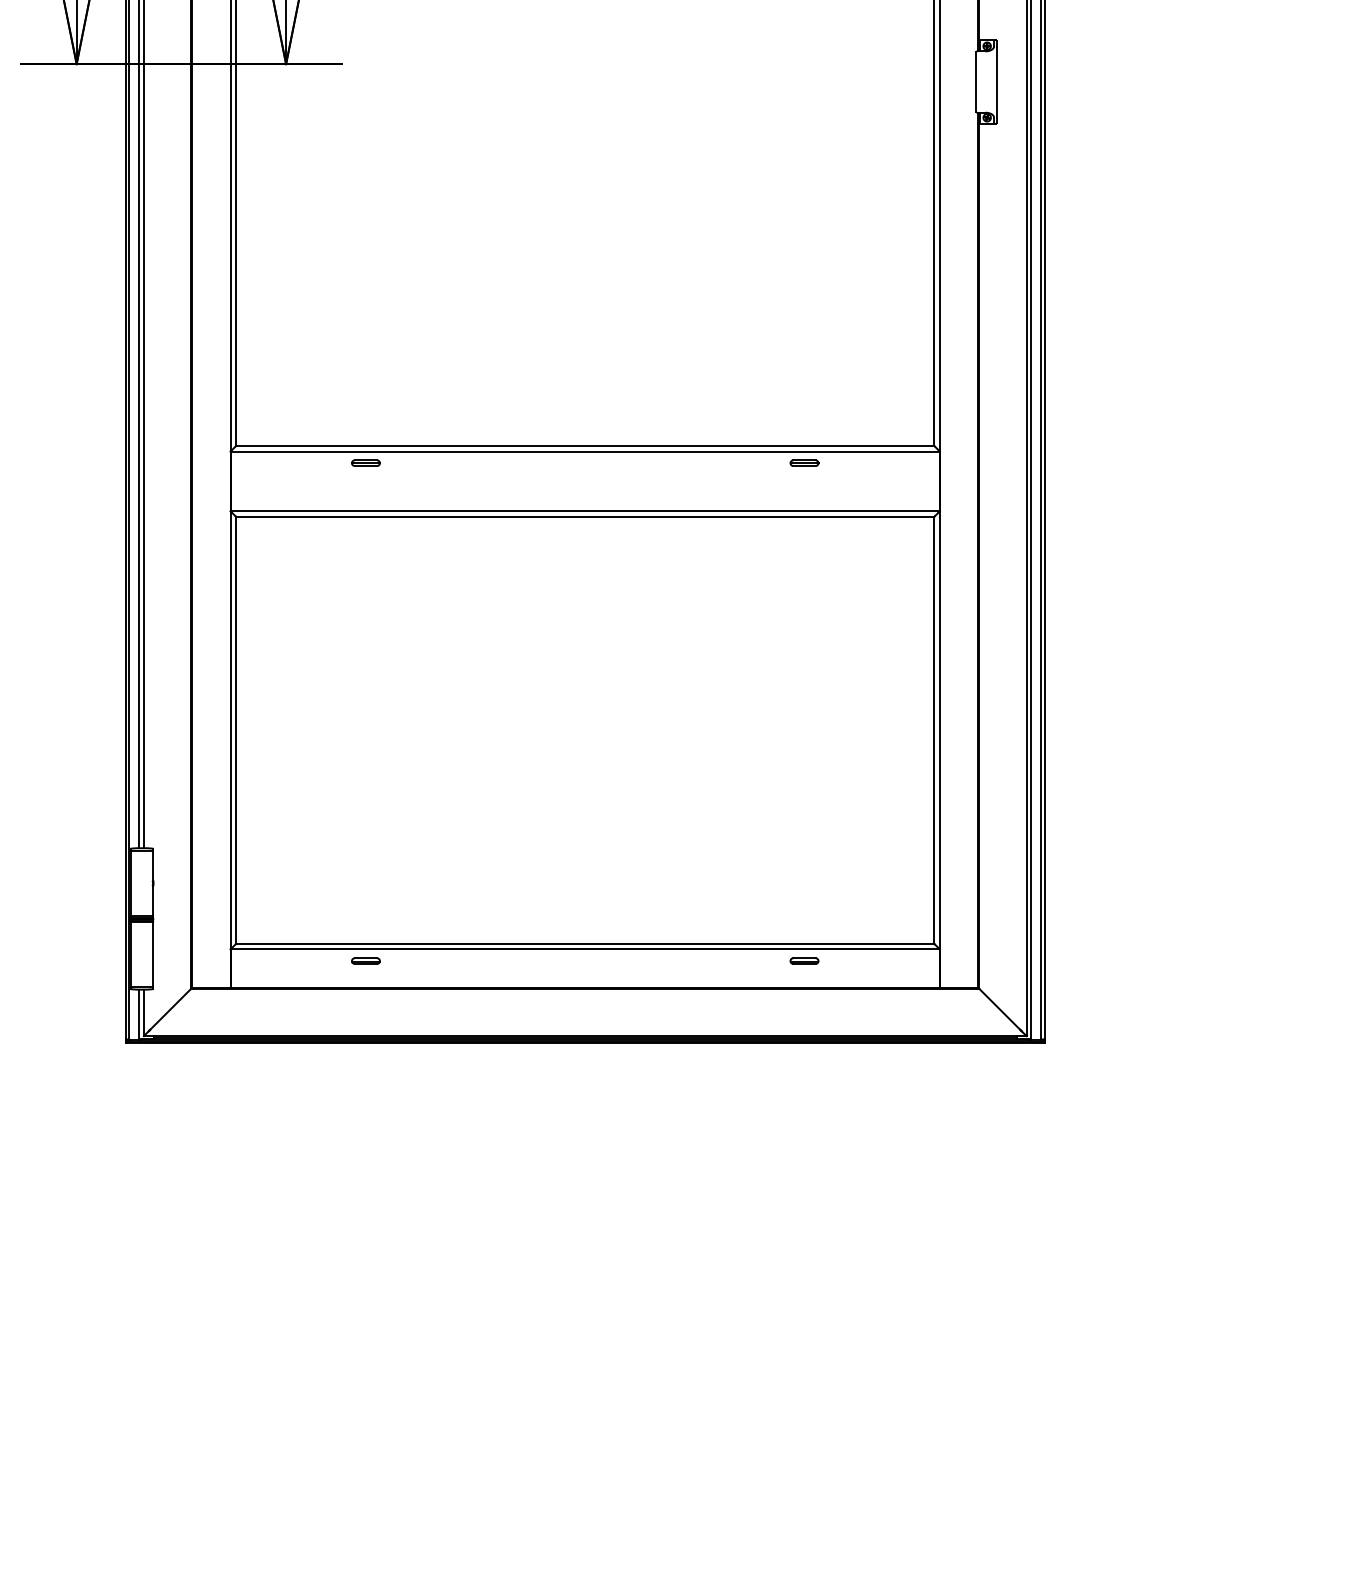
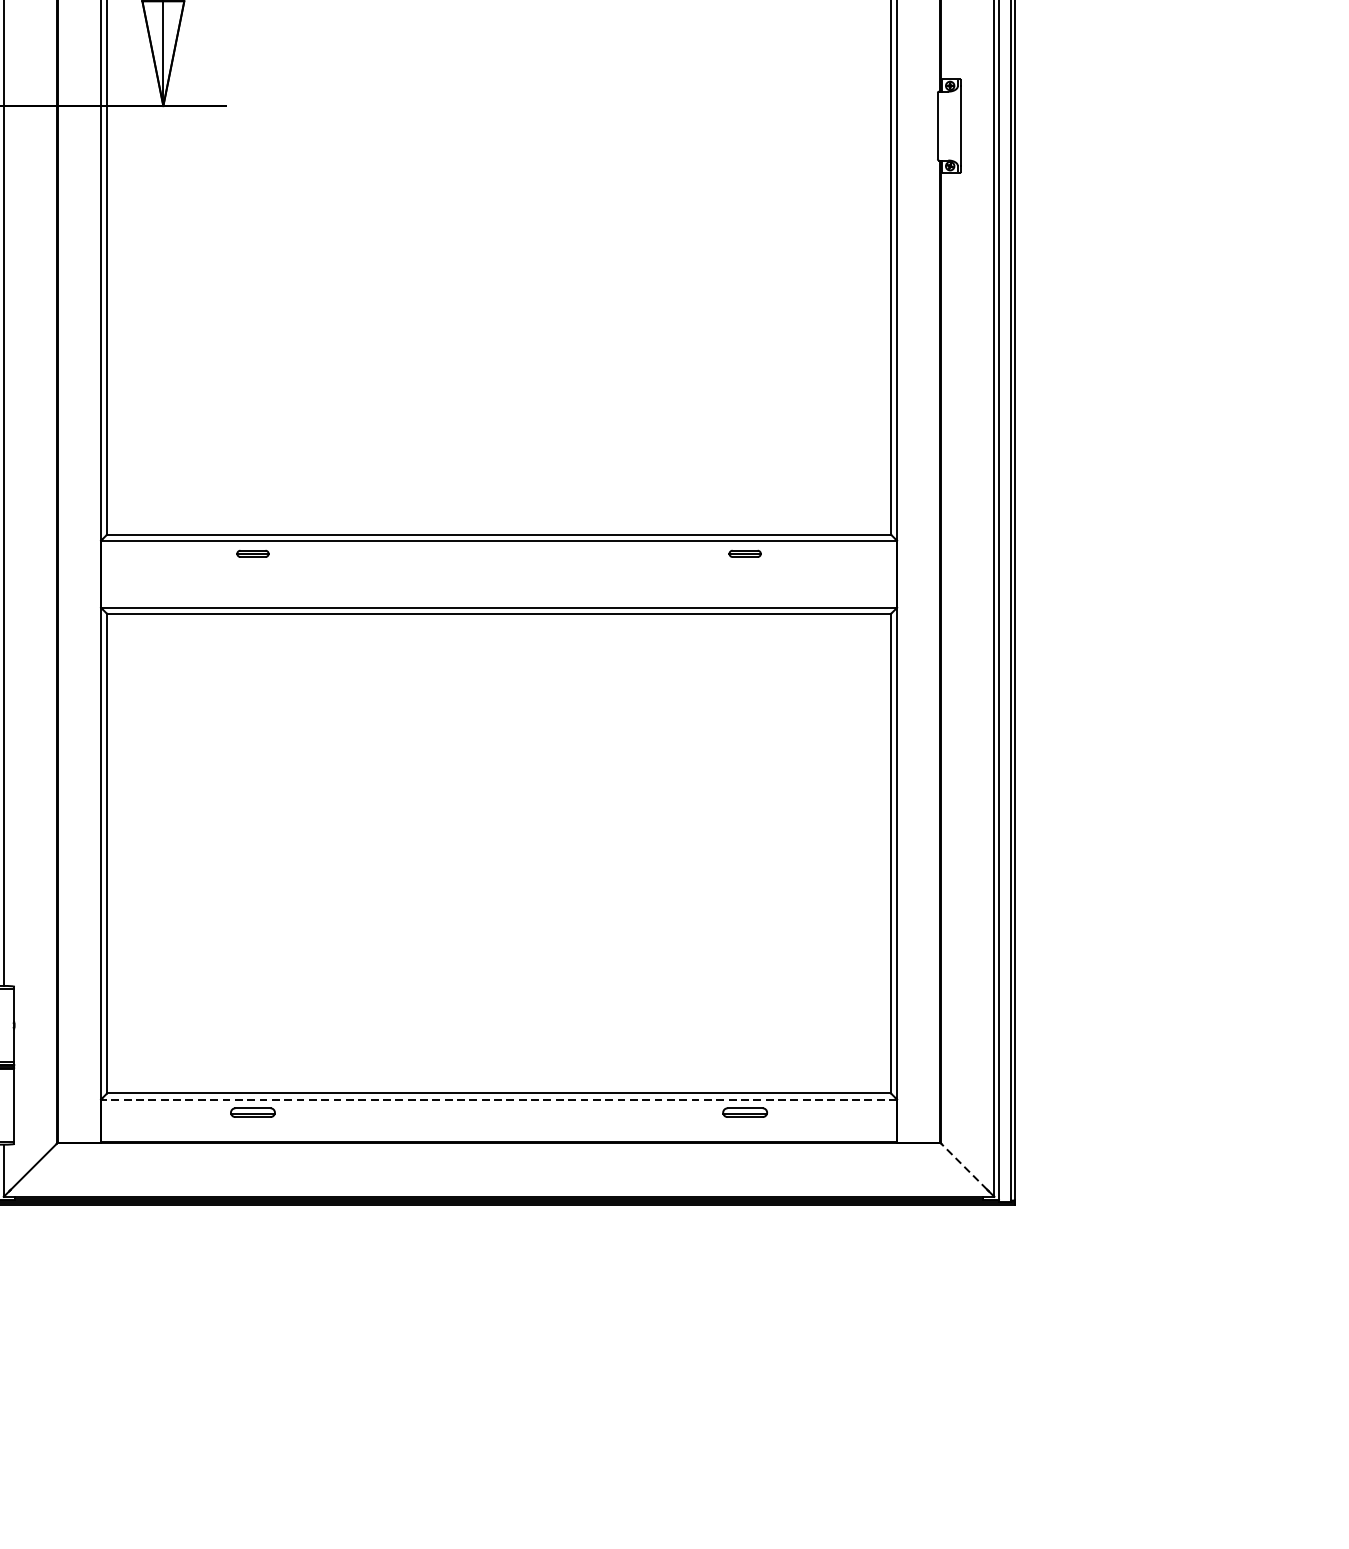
line: (585, 949) -> (499, 1099), solid -> dashed
part: (365, 960) -> (252, 1111), size x1.4
part: (804, 960) -> (745, 1111), size x1.4
line: (999, 1009) -> (964, 1166), solid -> dashed

